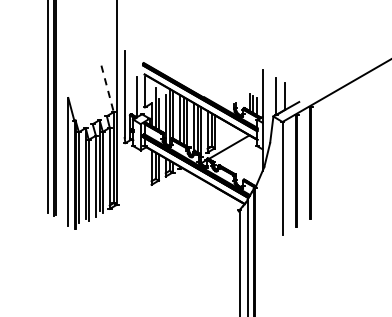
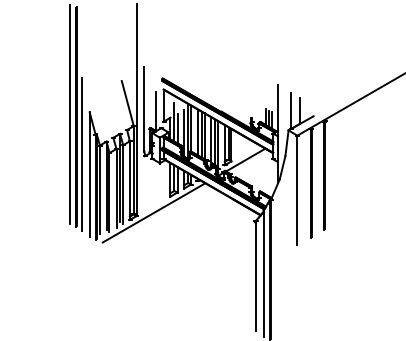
line: (107, 89) -> (127, 104), dashed -> solid
line: (59, 141) -> (81, 154), added
line: (134, 201) -> (153, 212), added

